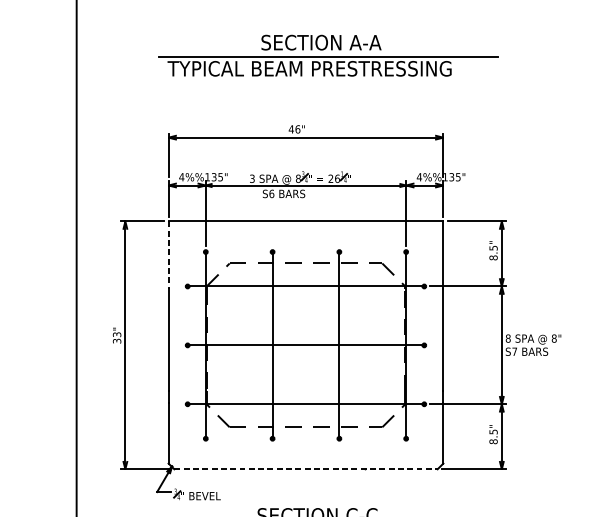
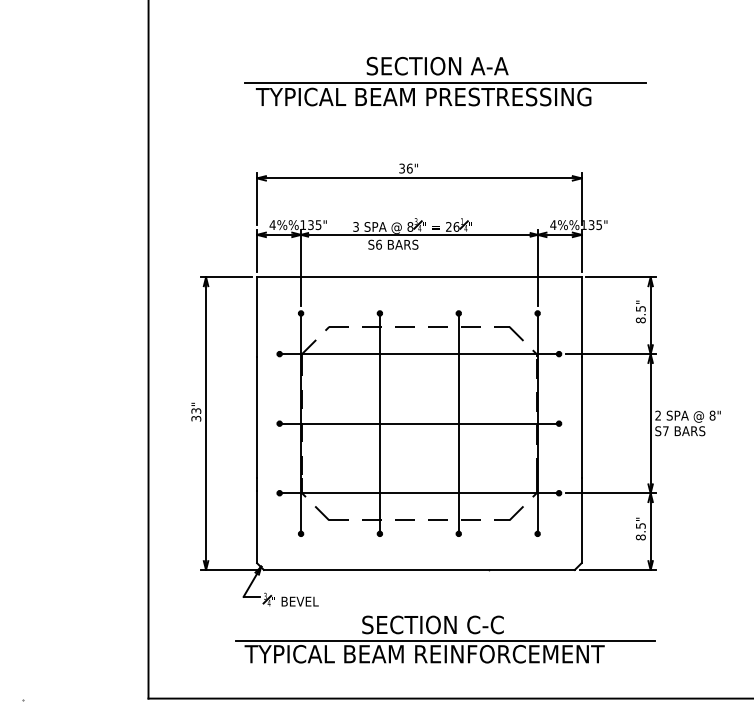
text: (291, 129) -> (402, 168), 46" -> 36"
line: (168, 255) -> (257, 317), dashed -> solid
text: (508, 338) -> (658, 415), 8 -> 2
line: (306, 468) -> (419, 569), dashed -> solid

